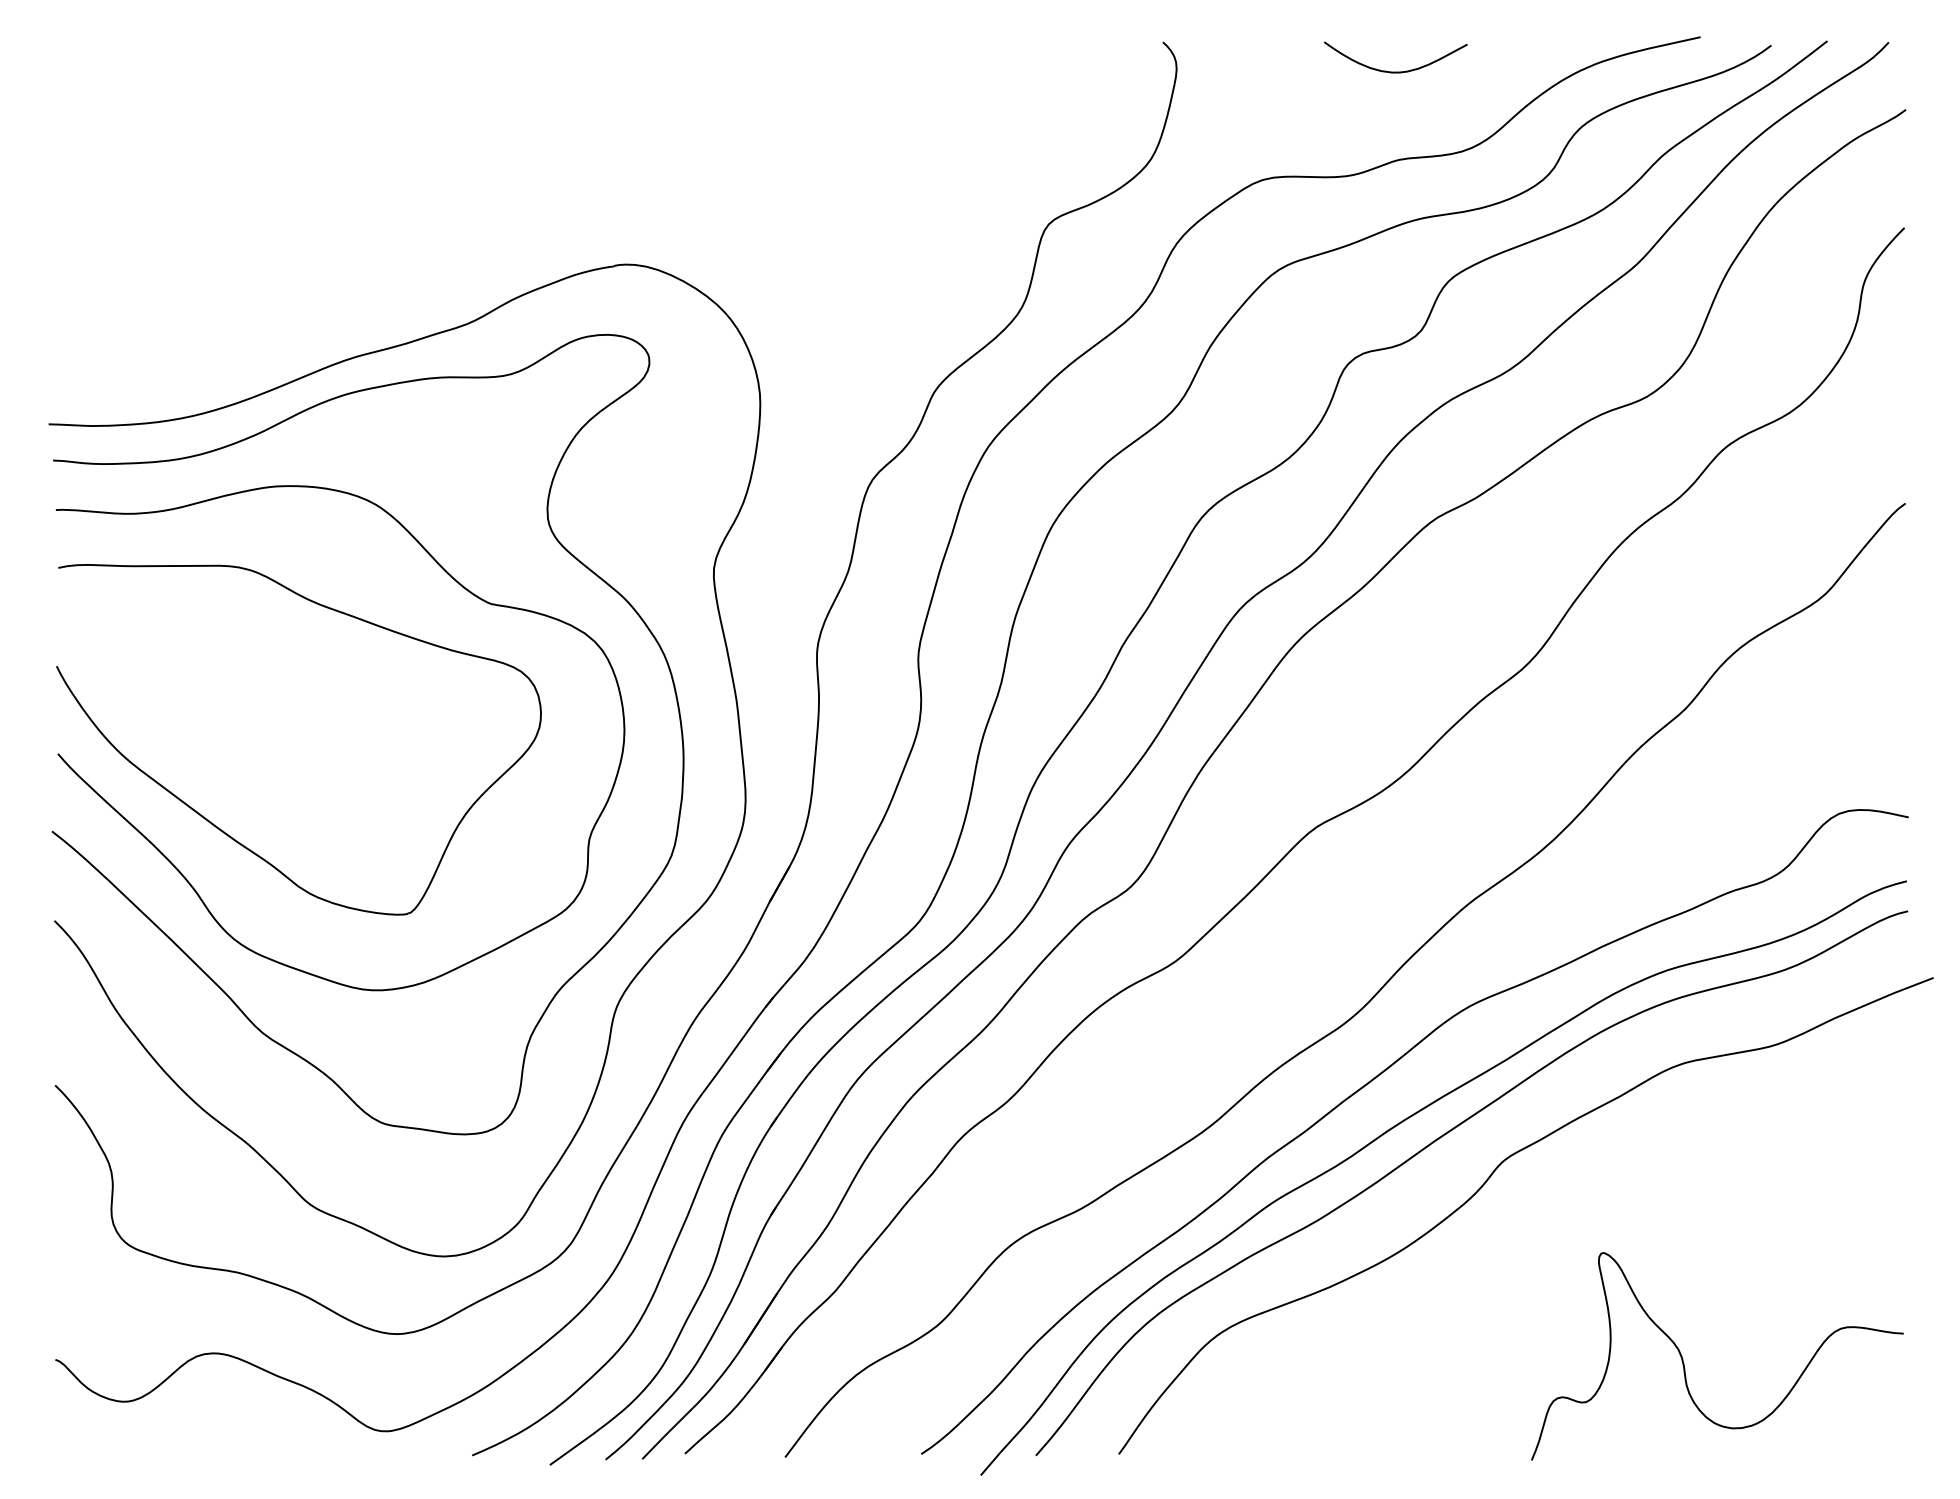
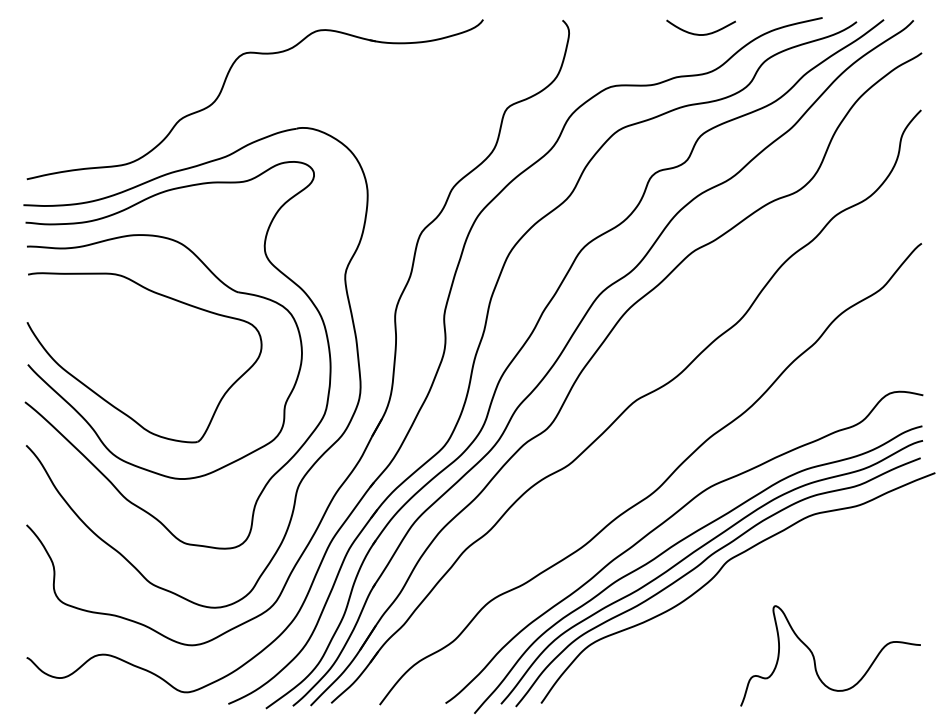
curve: (1388, 69) -> (697, 33), moved
part: (462, 183) -> (223, 88), added
curve: (1448, 1169) -> (700, 565), added

